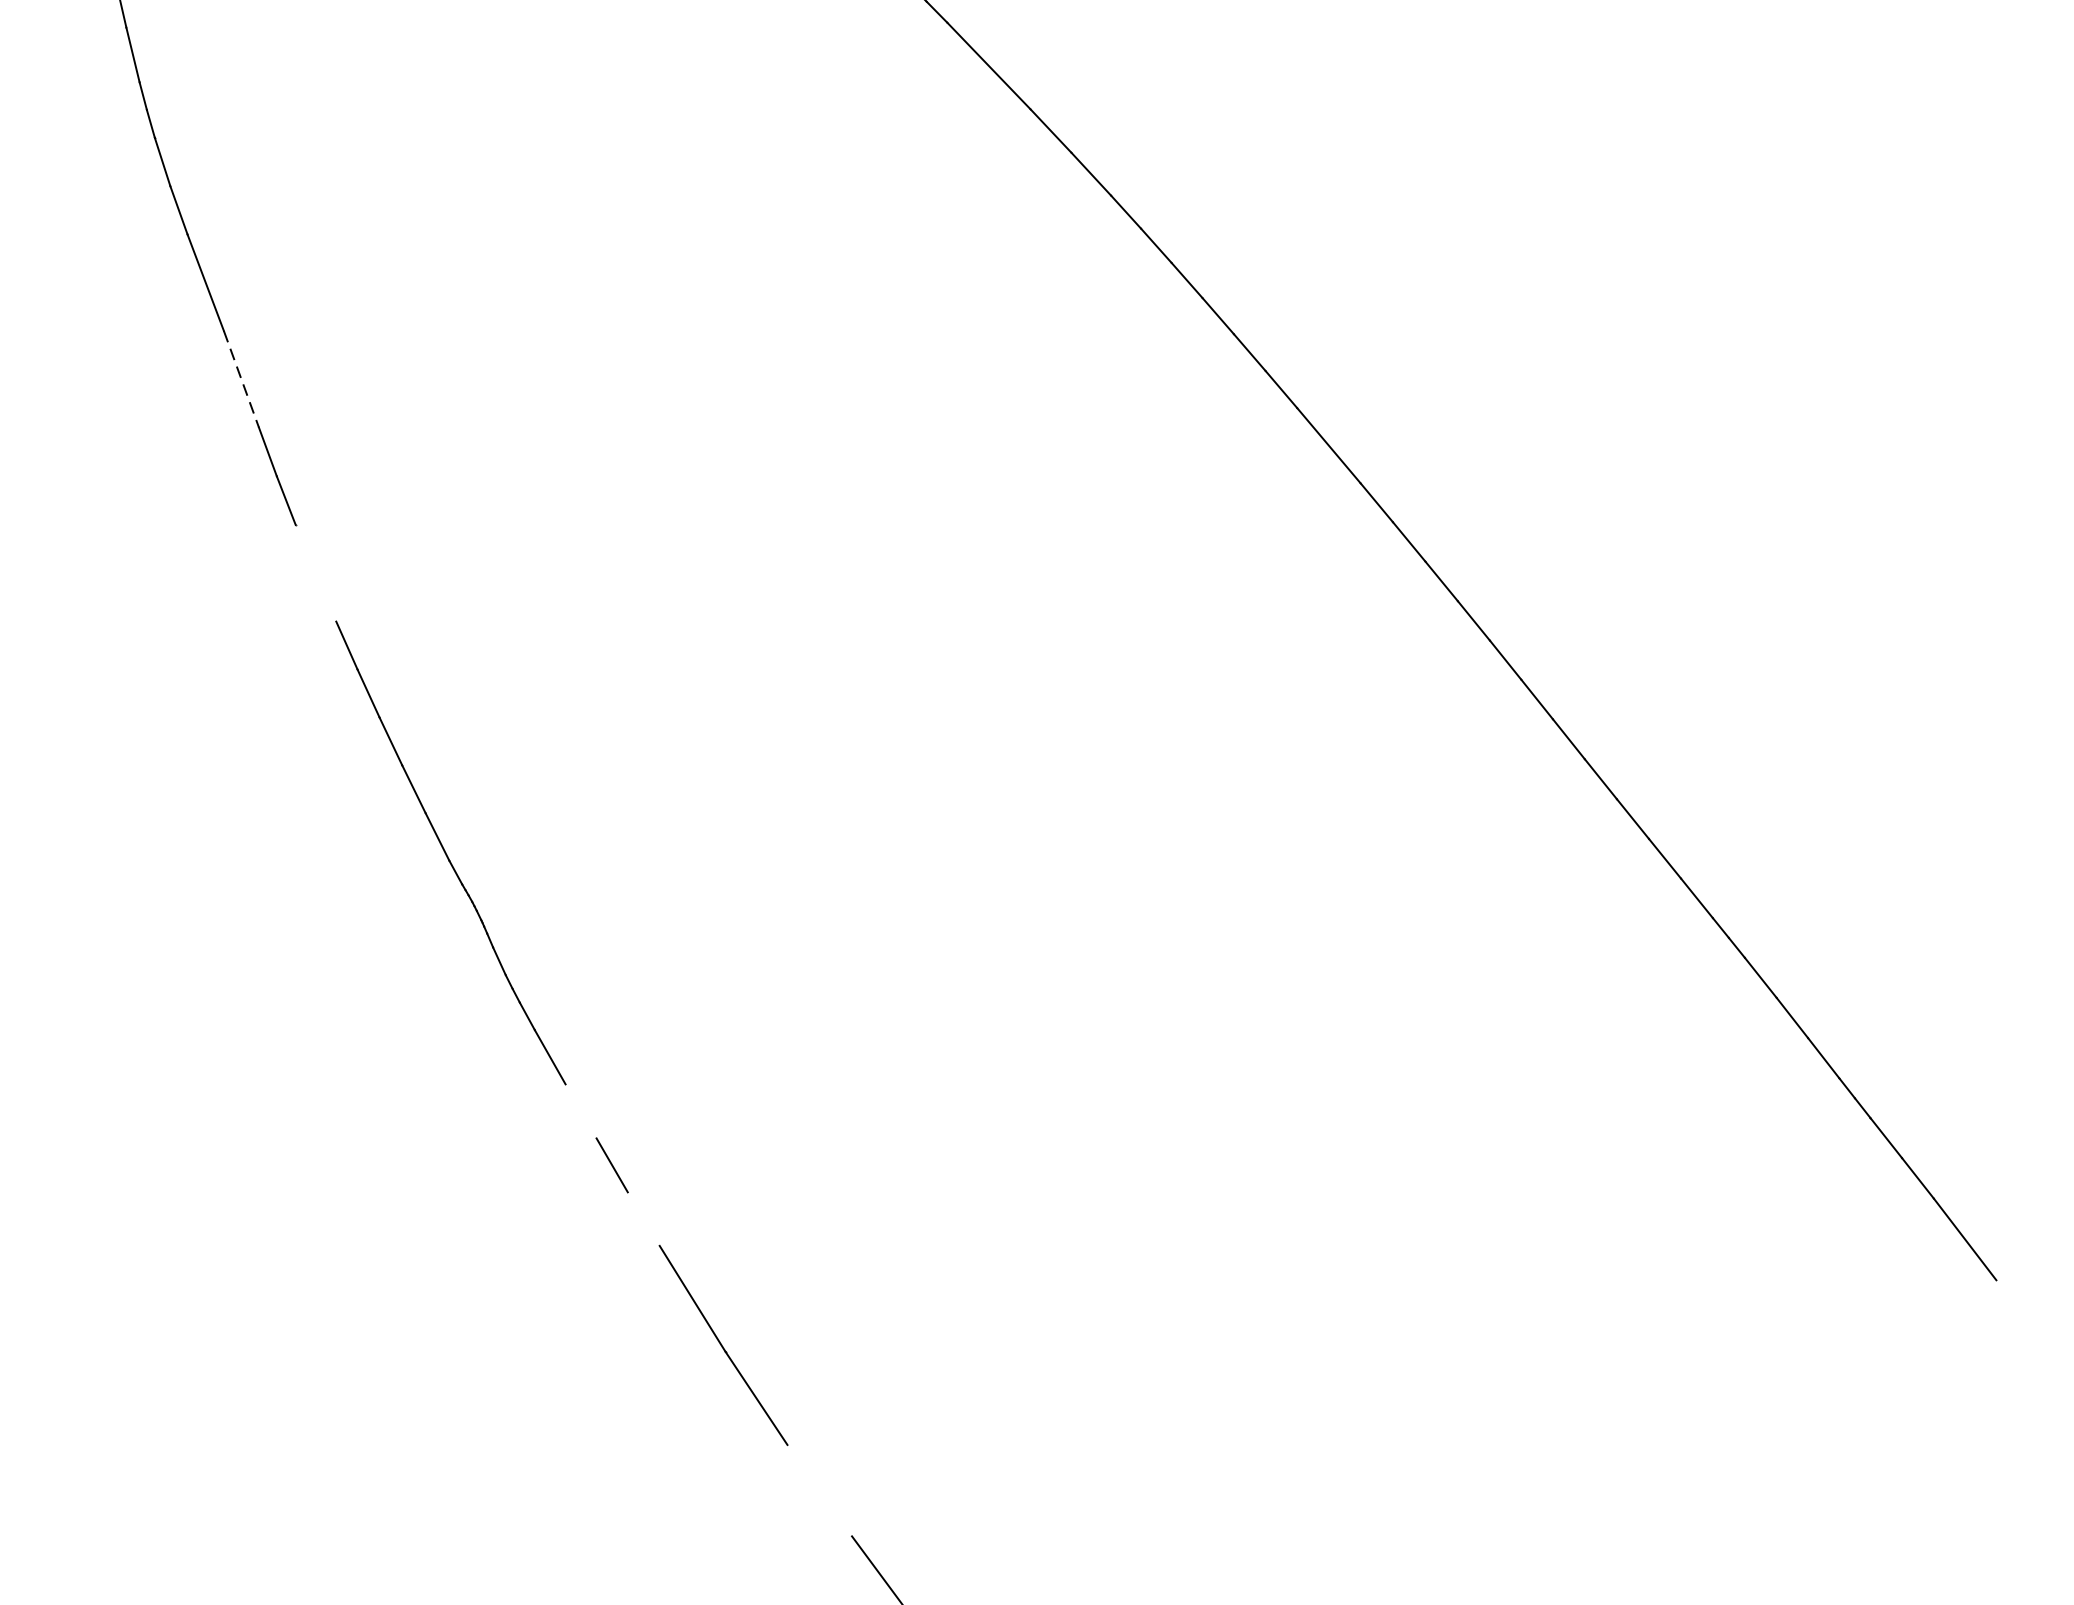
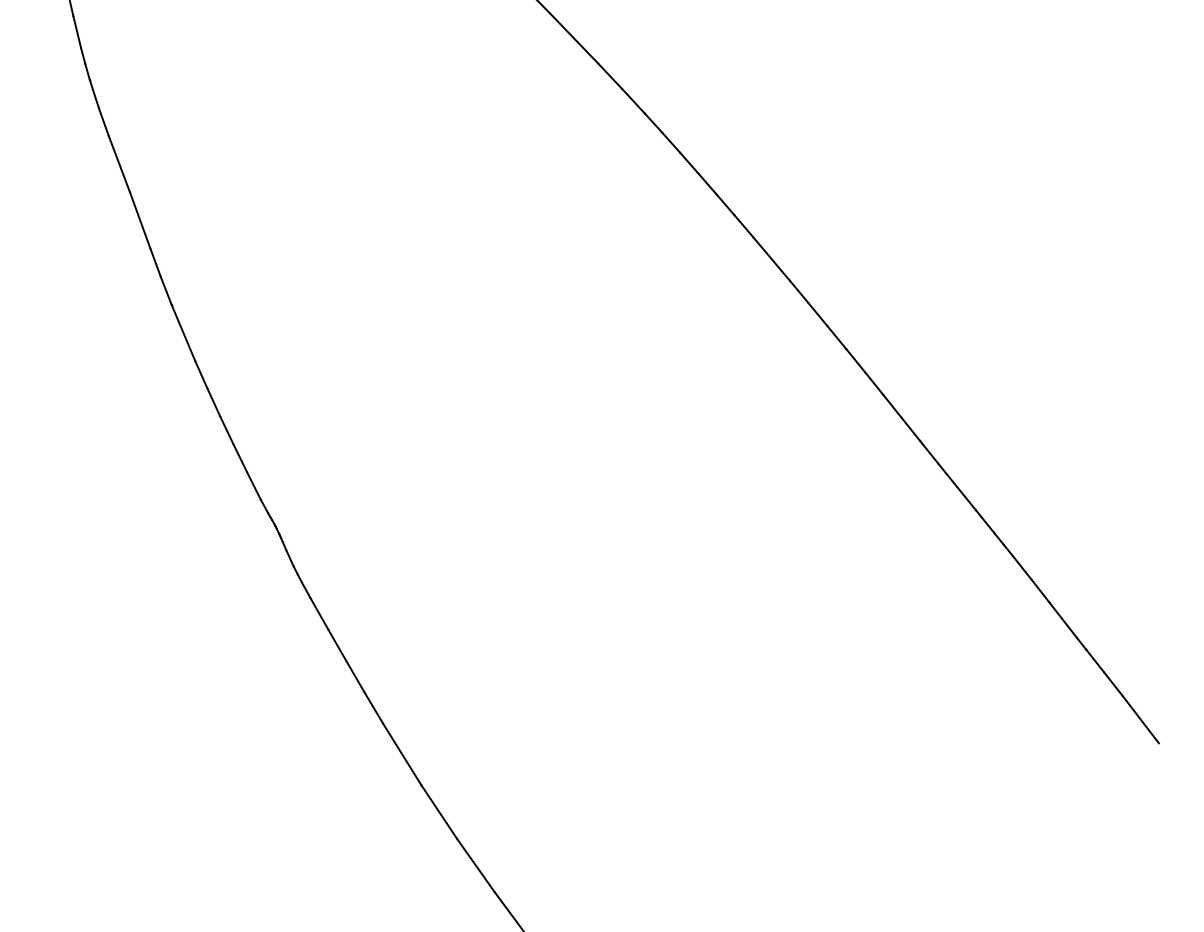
line: (242, 379) -> (140, 220), dashed -> solid
line: (316, 572) -> (183, 332), added
line: (581, 1111) -> (337, 645), added
line: (643, 1218) -> (373, 707), added
line: (819, 1490) -> (475, 865), added

